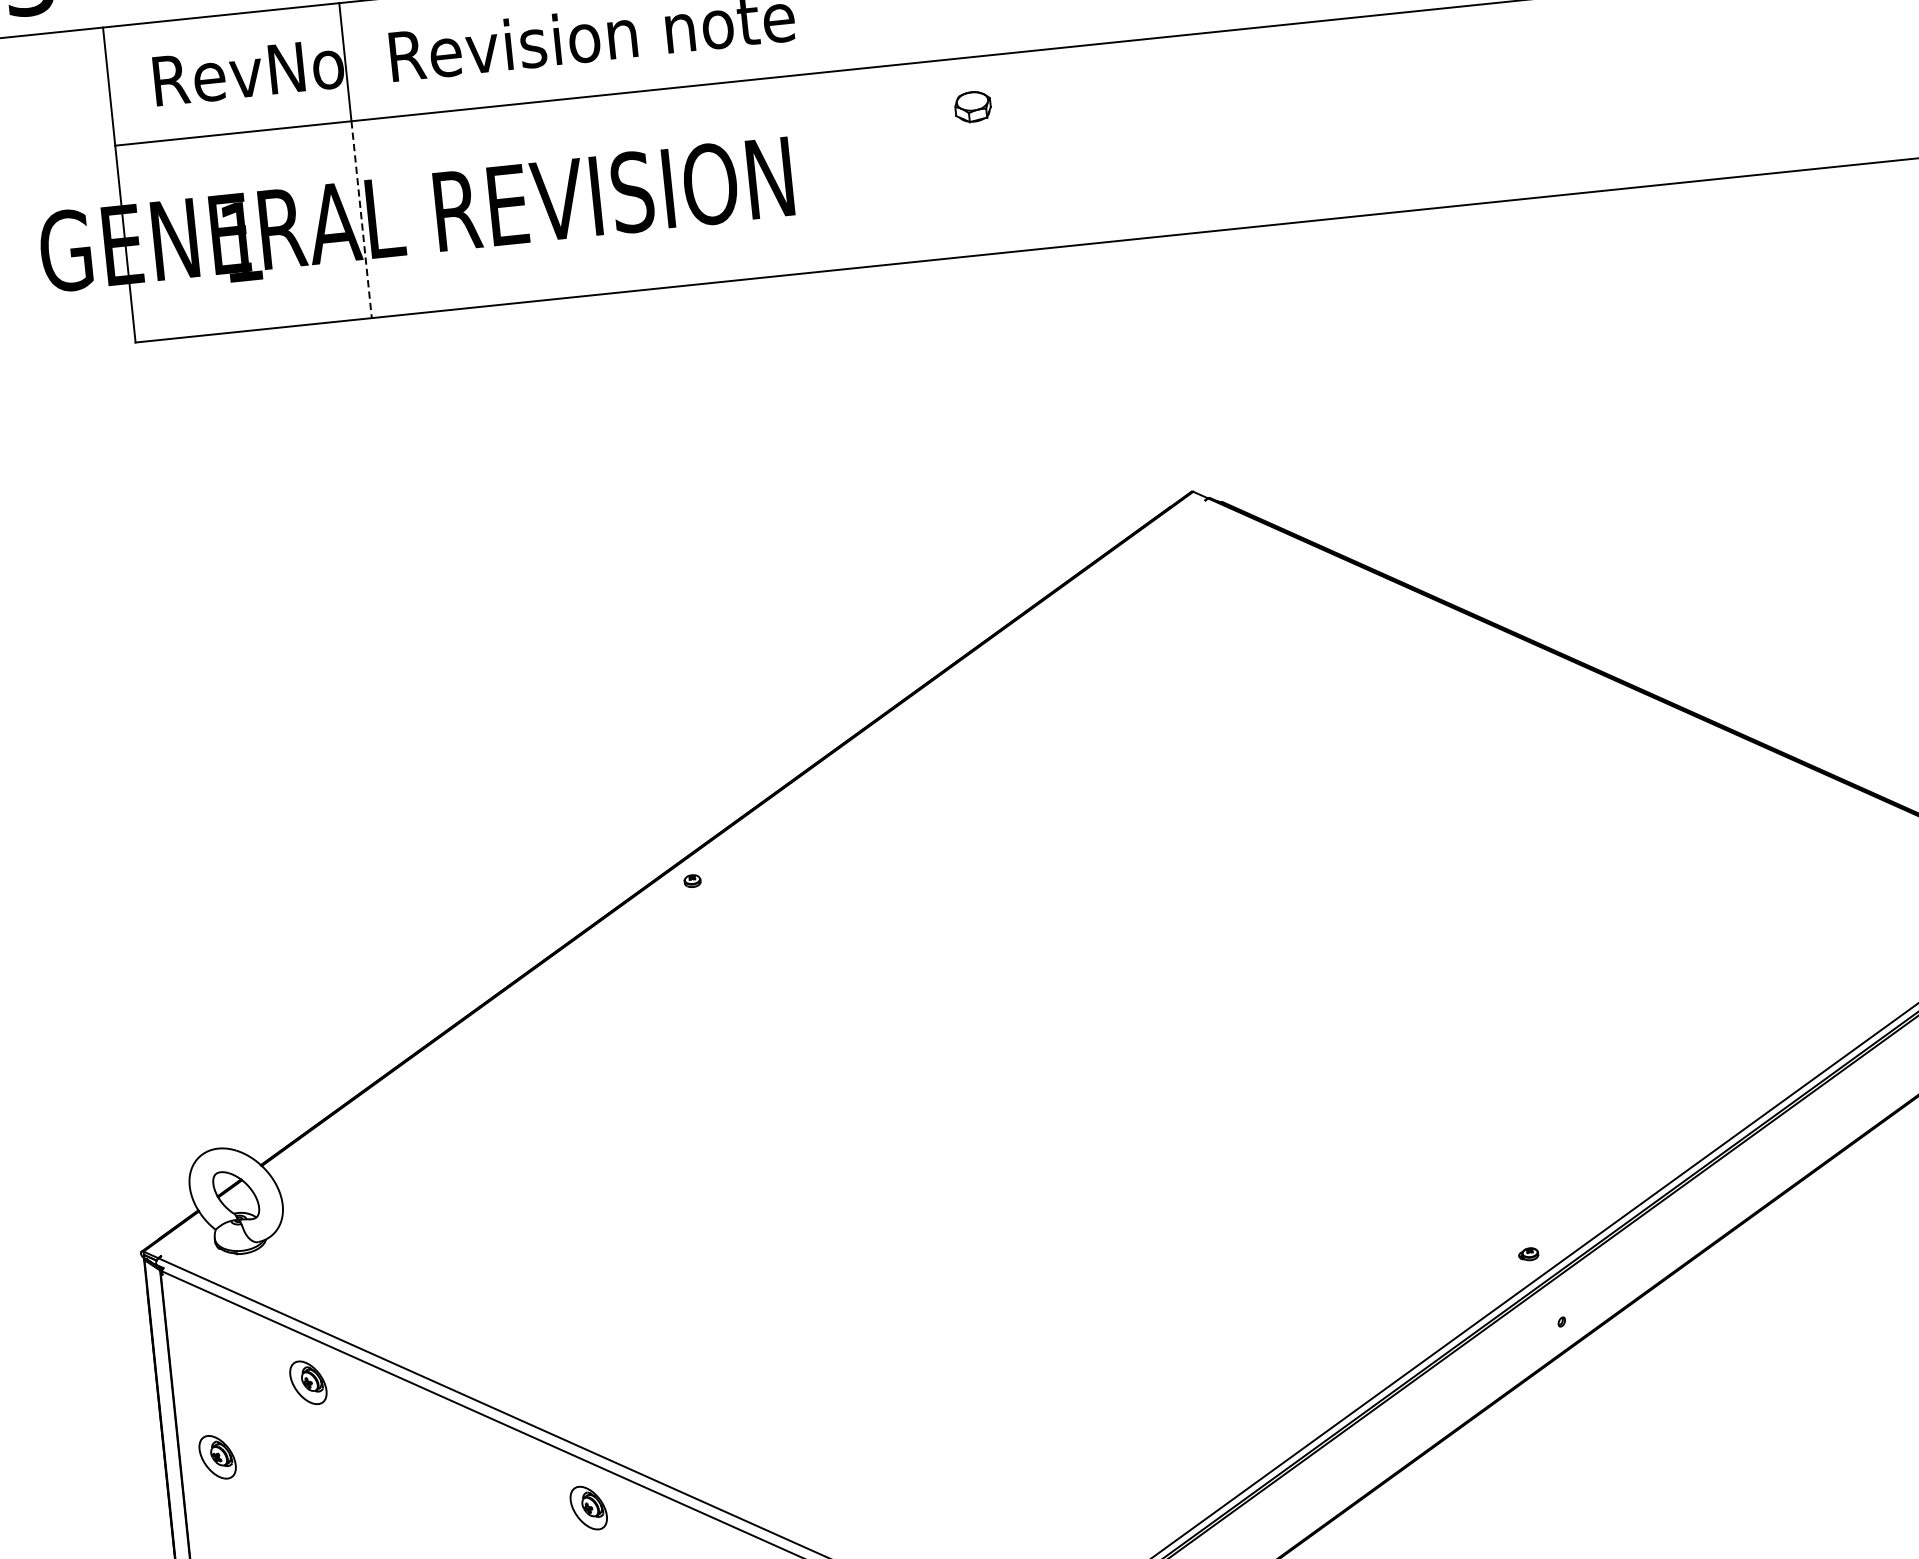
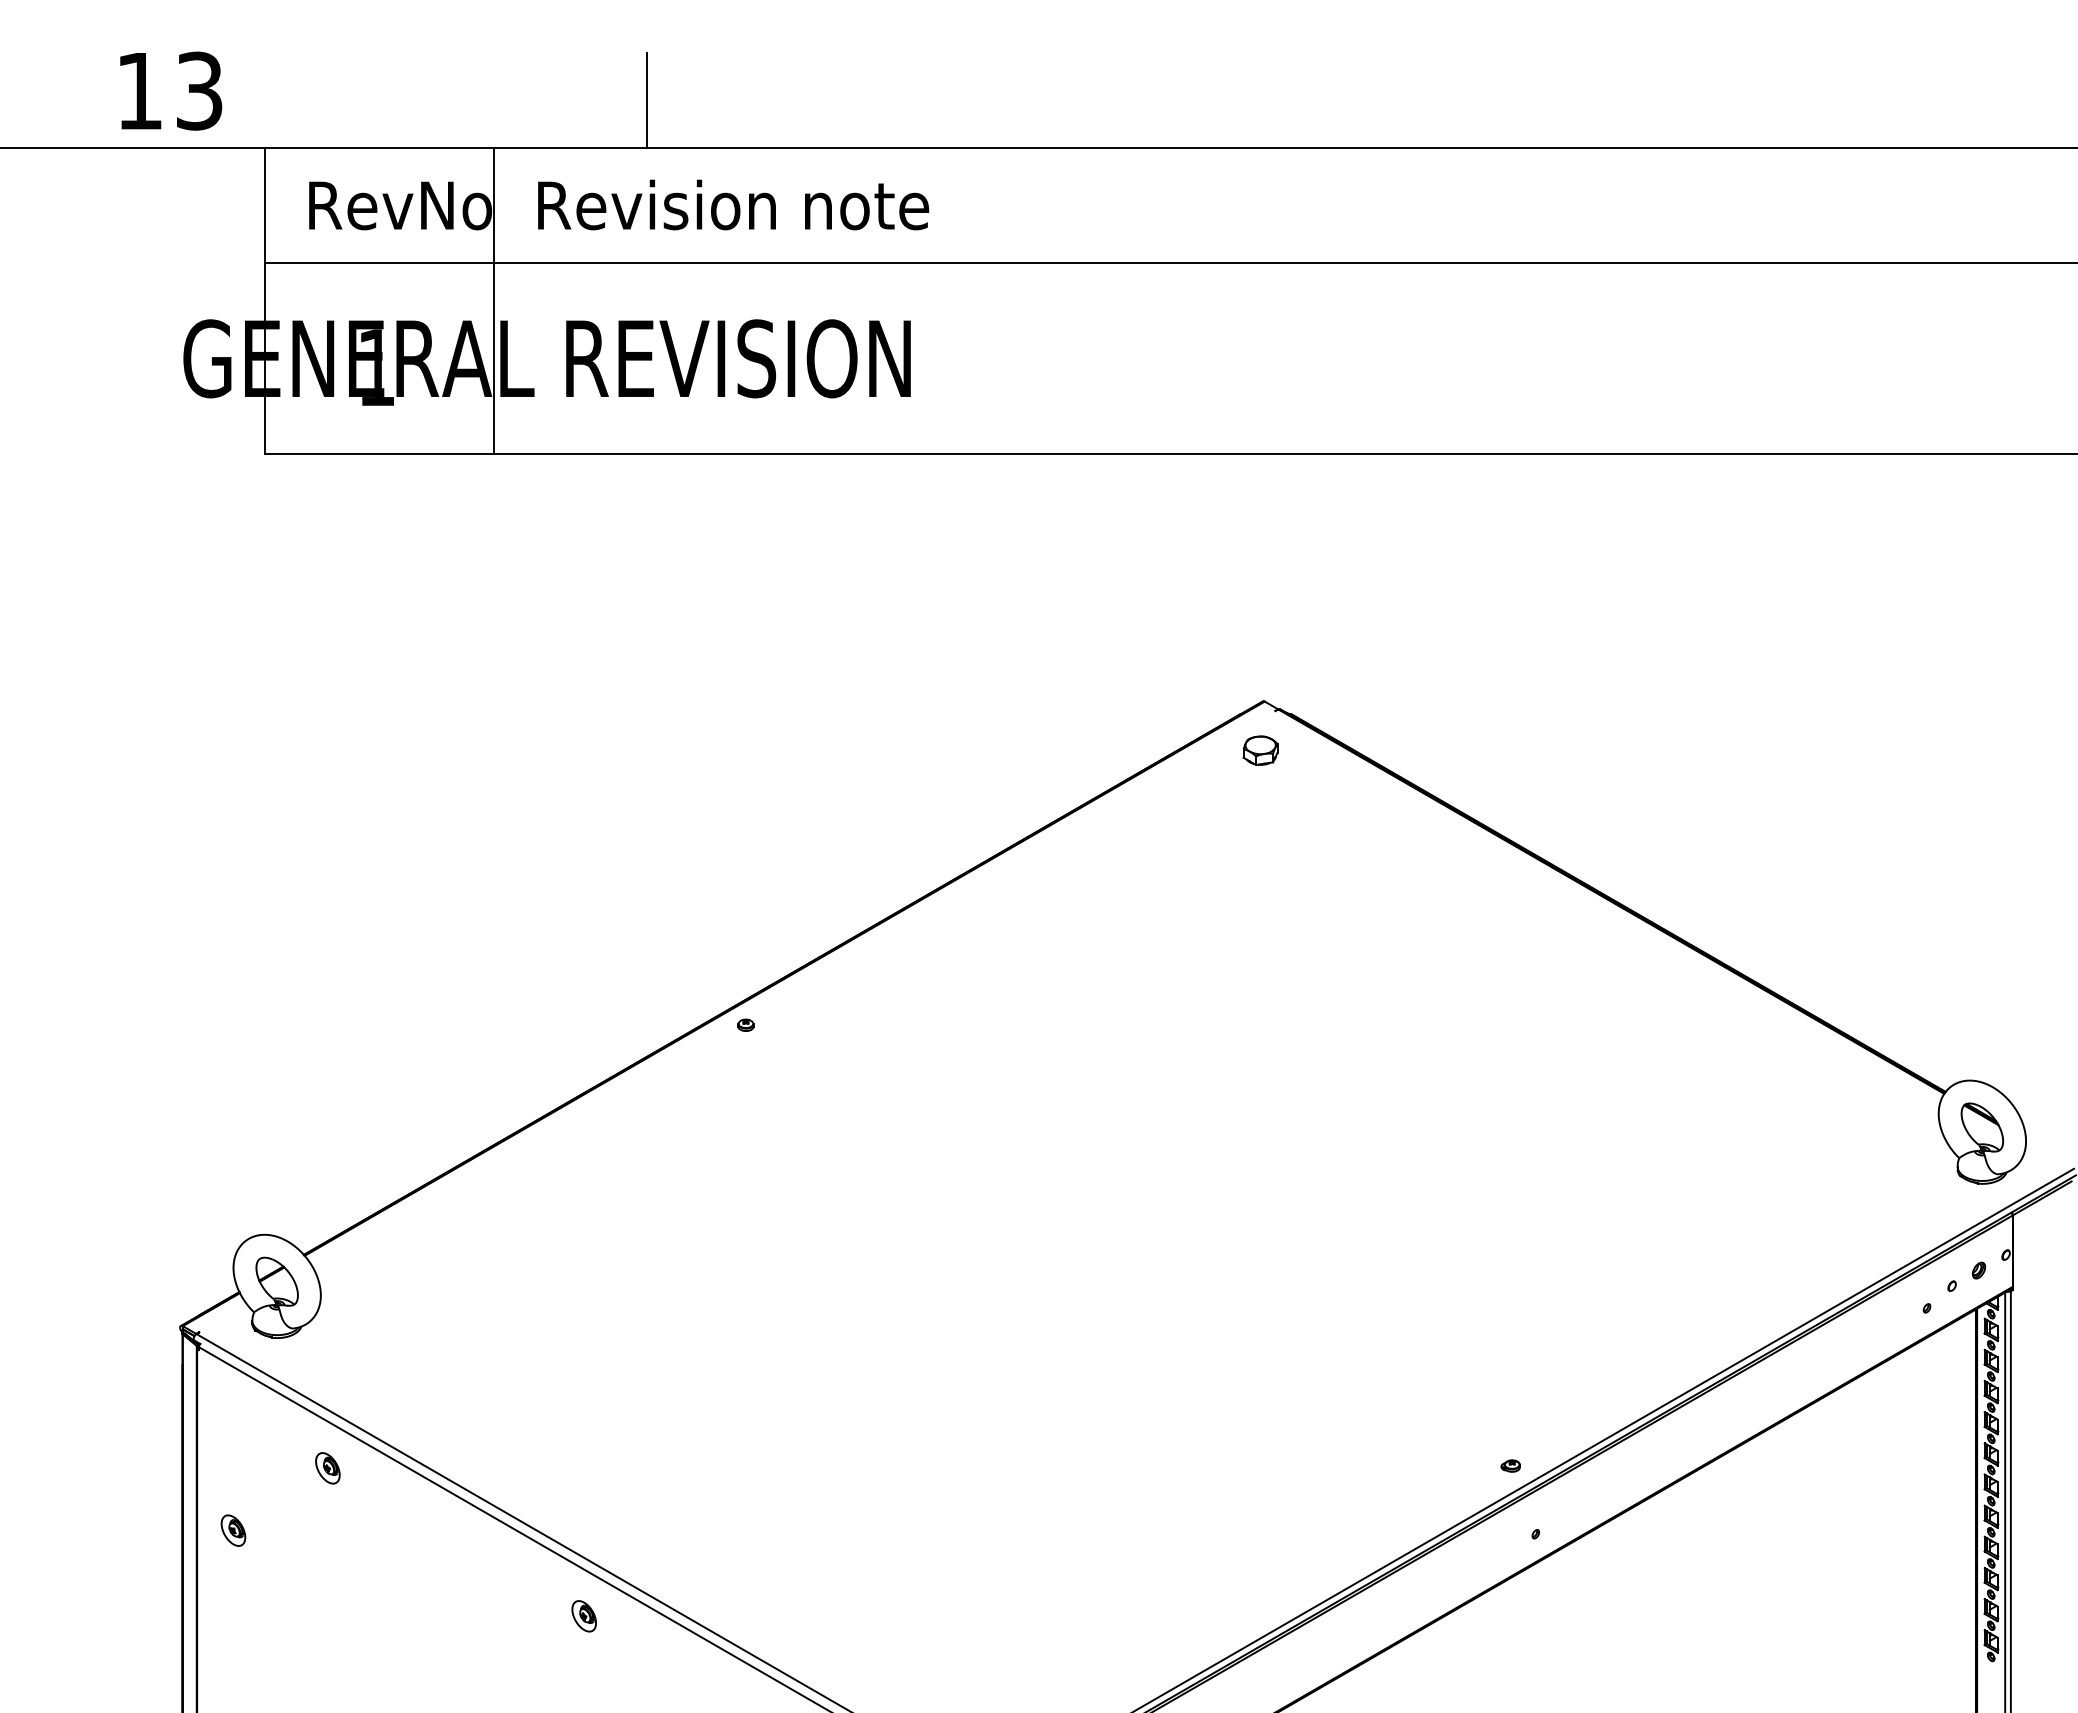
part: (972, 106) -> (1260, 750), moved
line: (362, 219) -> (494, 358), dashed -> solid
part: (308, 1383) -> (327, 1468), size x0.71
part: (217, 1457) -> (233, 1530), size x0.71
part: (587, 1508) -> (583, 1616), size x0.71

